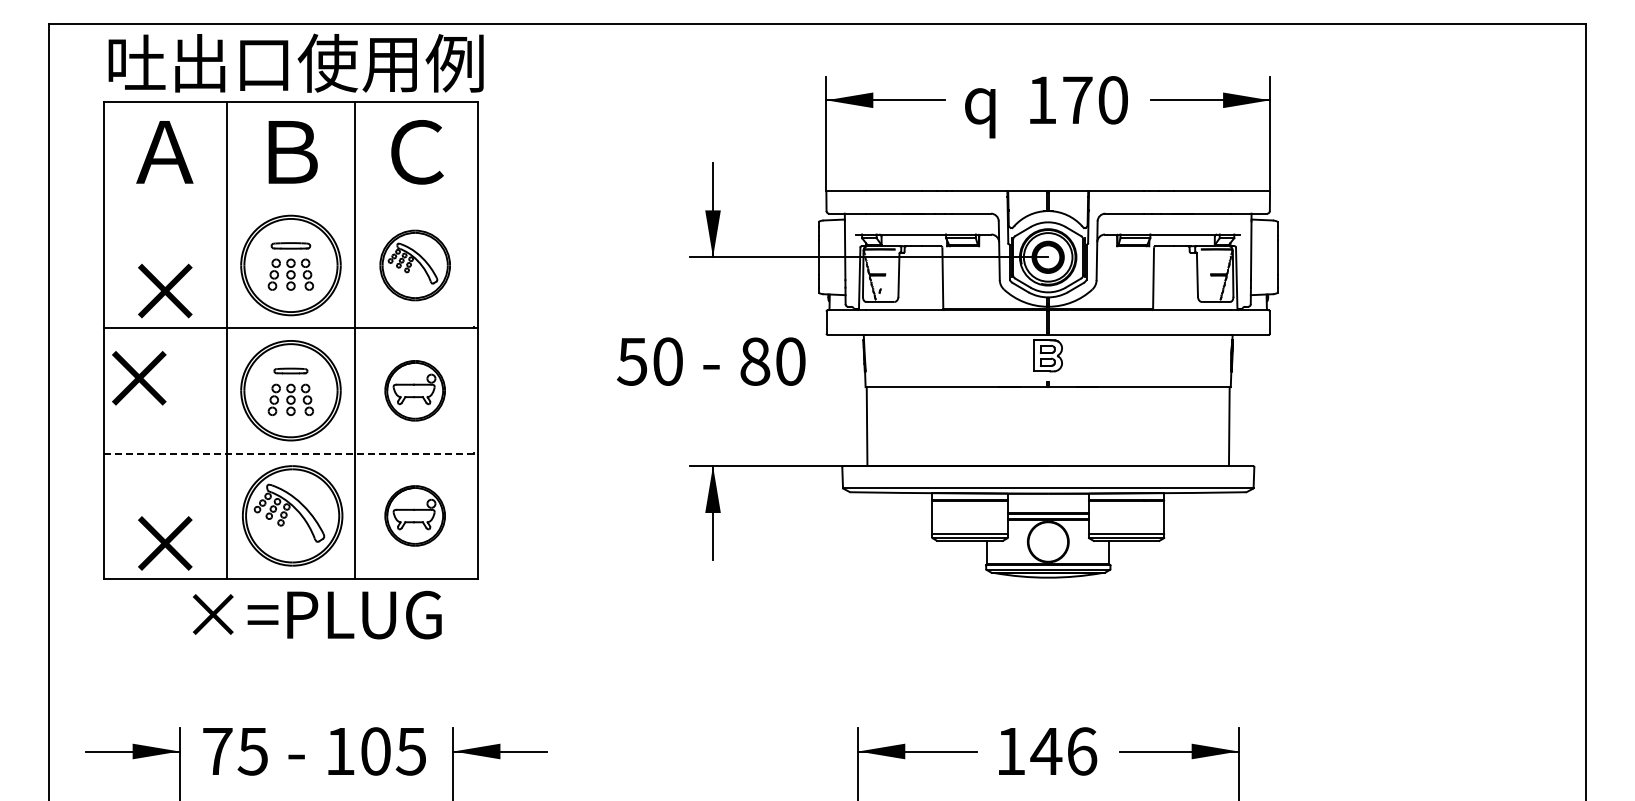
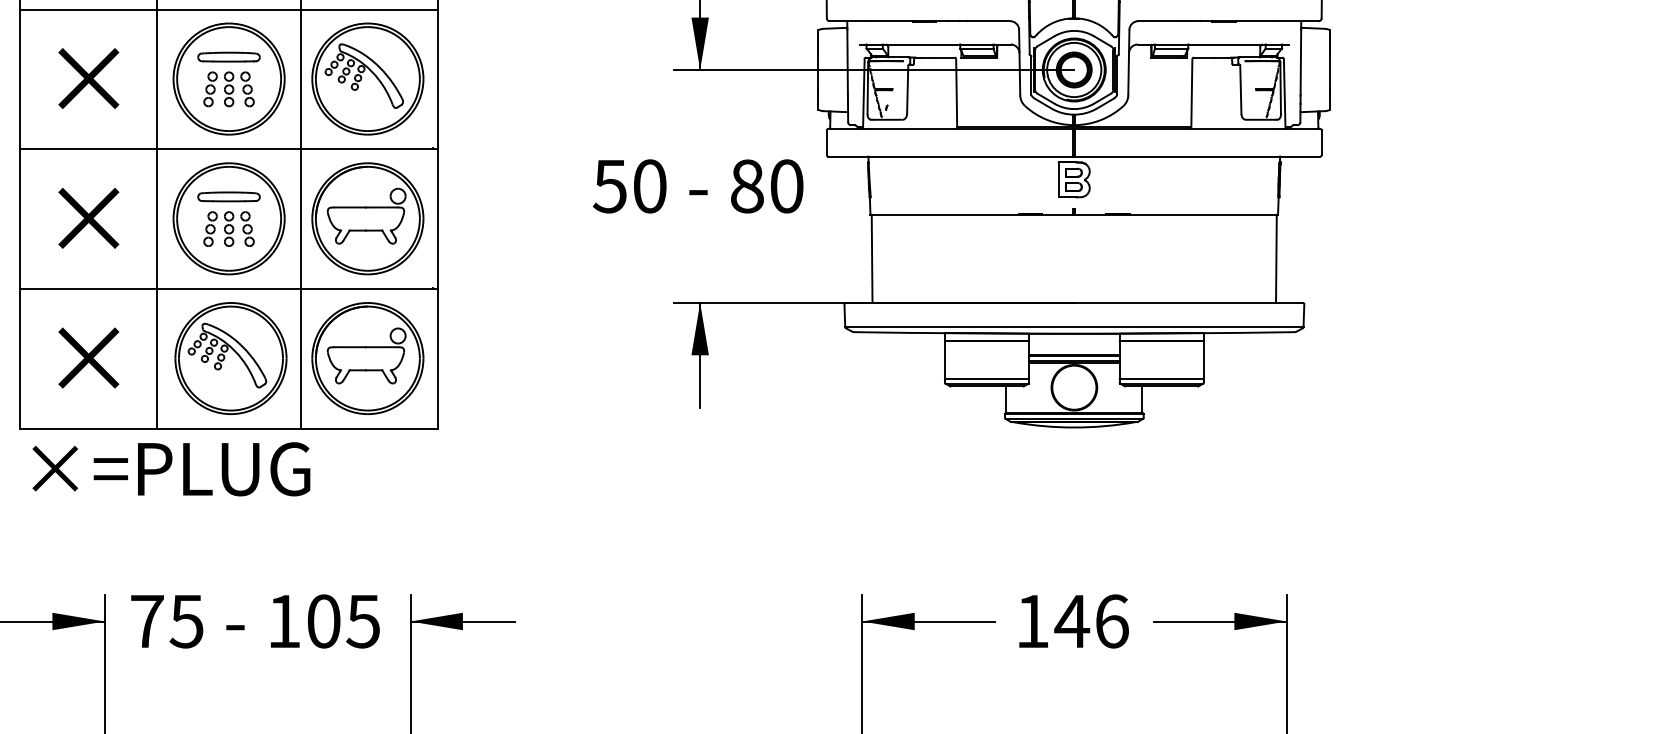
line: (290, 203) -> (228, 9), added
part: (290, 245) -> (228, 56), size x1.43
part: (414, 265) -> (366, 79), size x1.43
text: (165, 290) -> (89, 77), moved
part: (290, 370) -> (228, 196), size x1.67
text: (139, 378) -> (89, 218), moved
part: (414, 390) -> (366, 218), size x1.67
line: (290, 453) -> (228, 288), dashed -> solid
part: (414, 515) -> (366, 358), size x1.67
text: (165, 543) -> (89, 358), moved
text: (317, 614) -> (171, 468), moved

